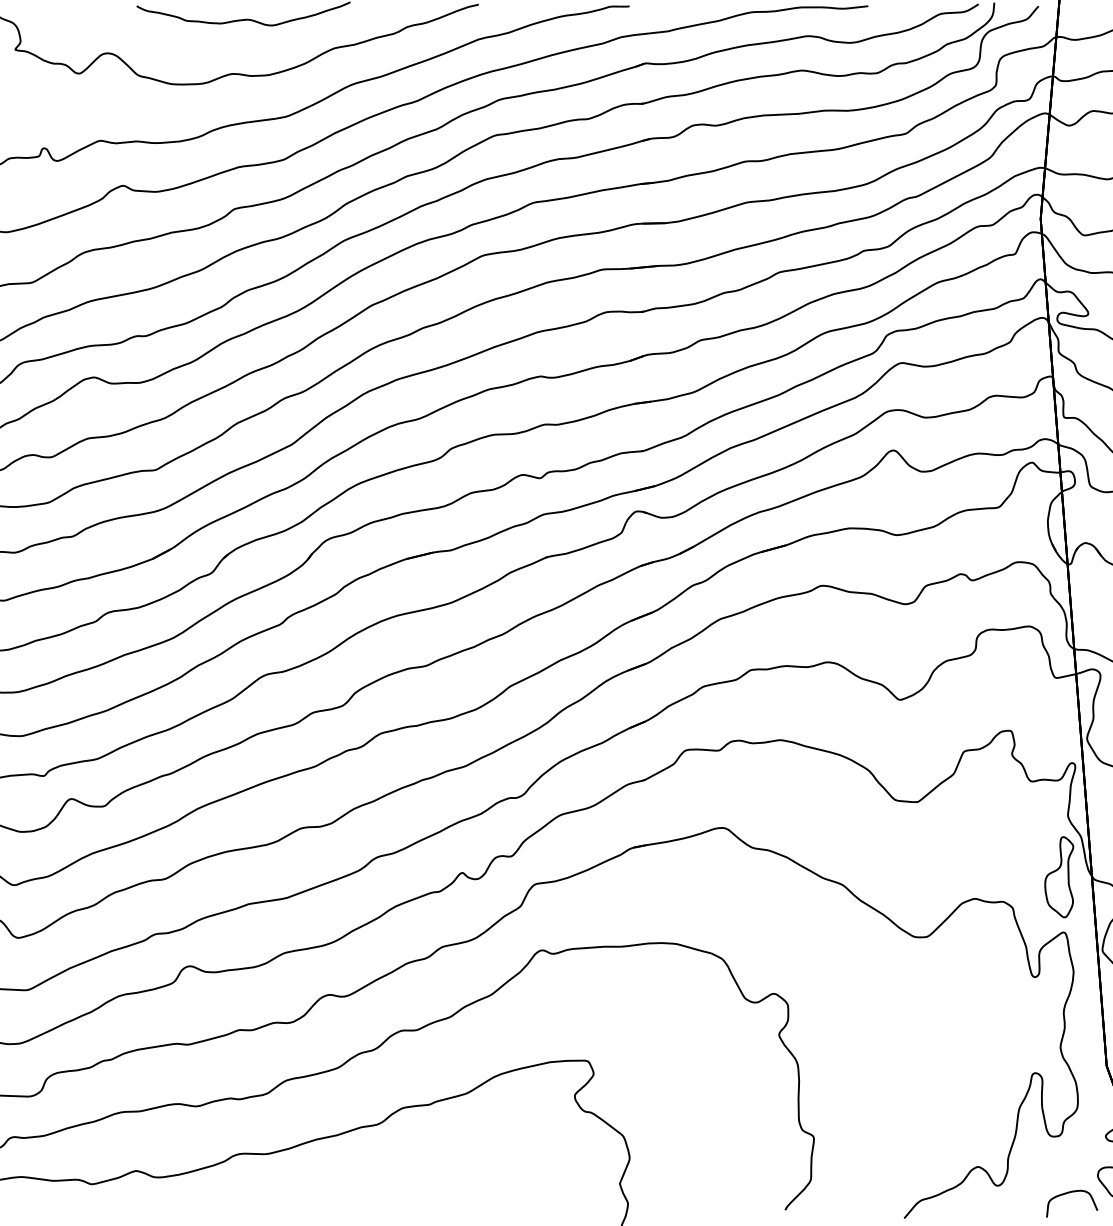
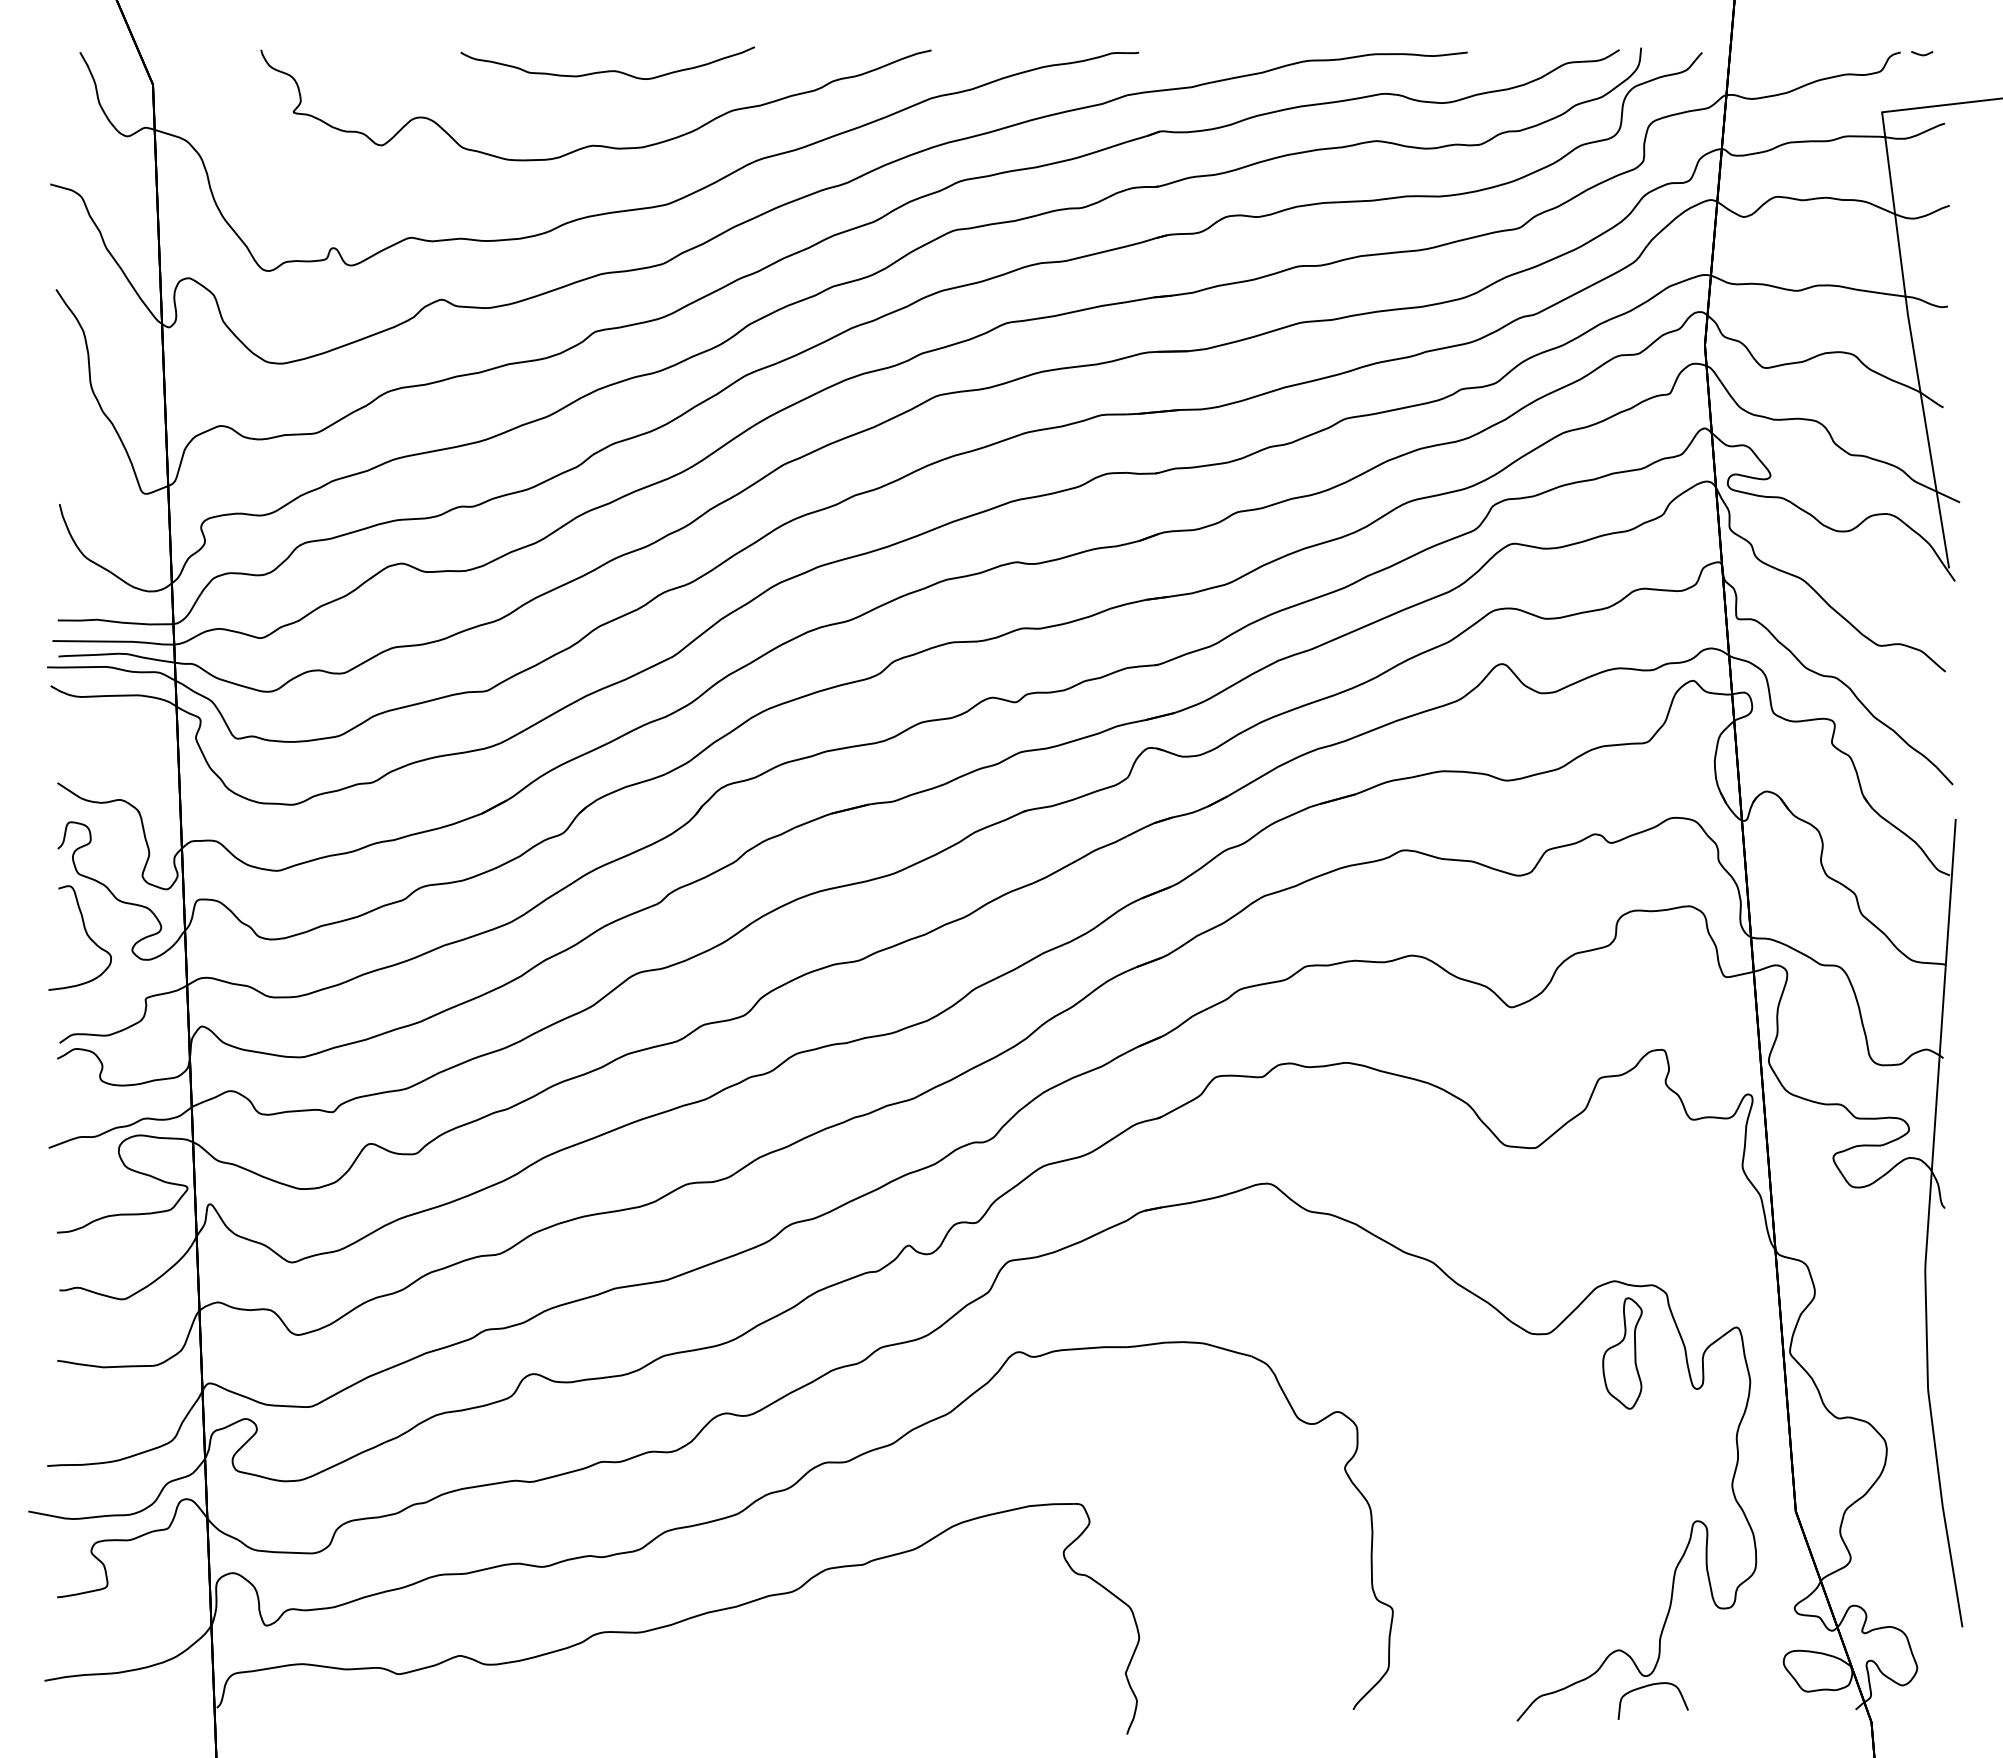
part: (1059, 877) -> (1622, 1353), moved
curve: (1069, 1193) -> (1649, 1686), moved

